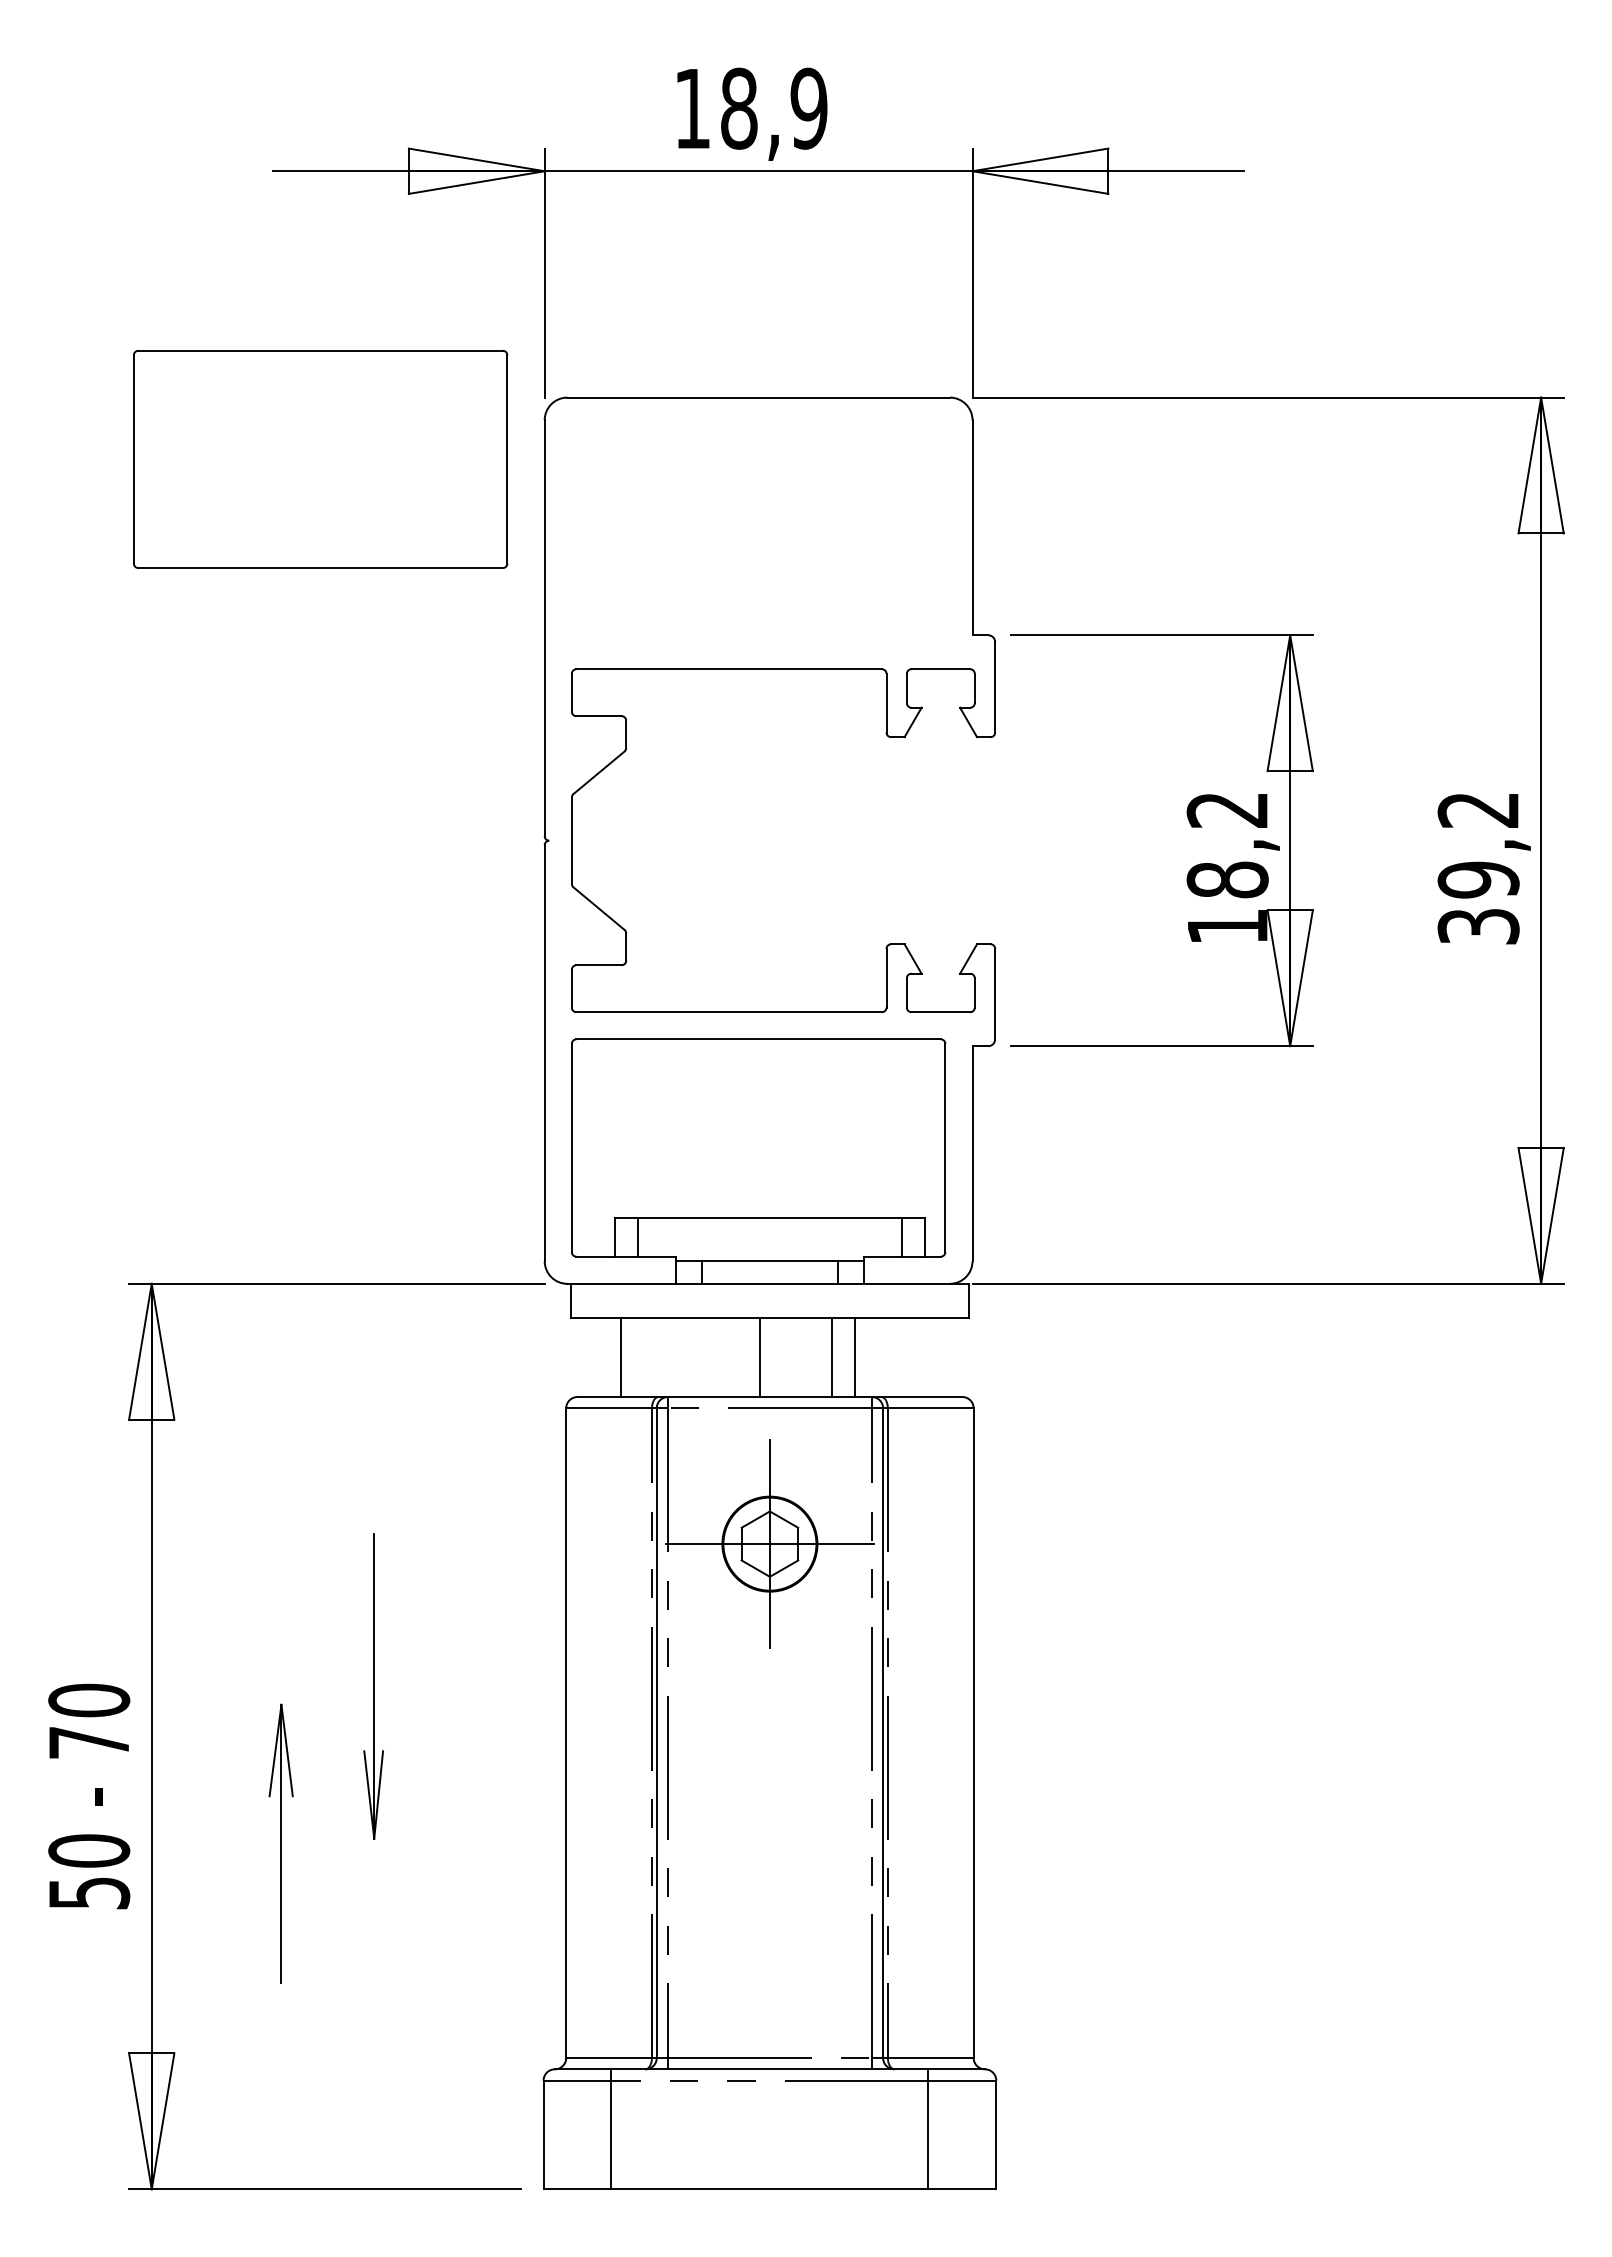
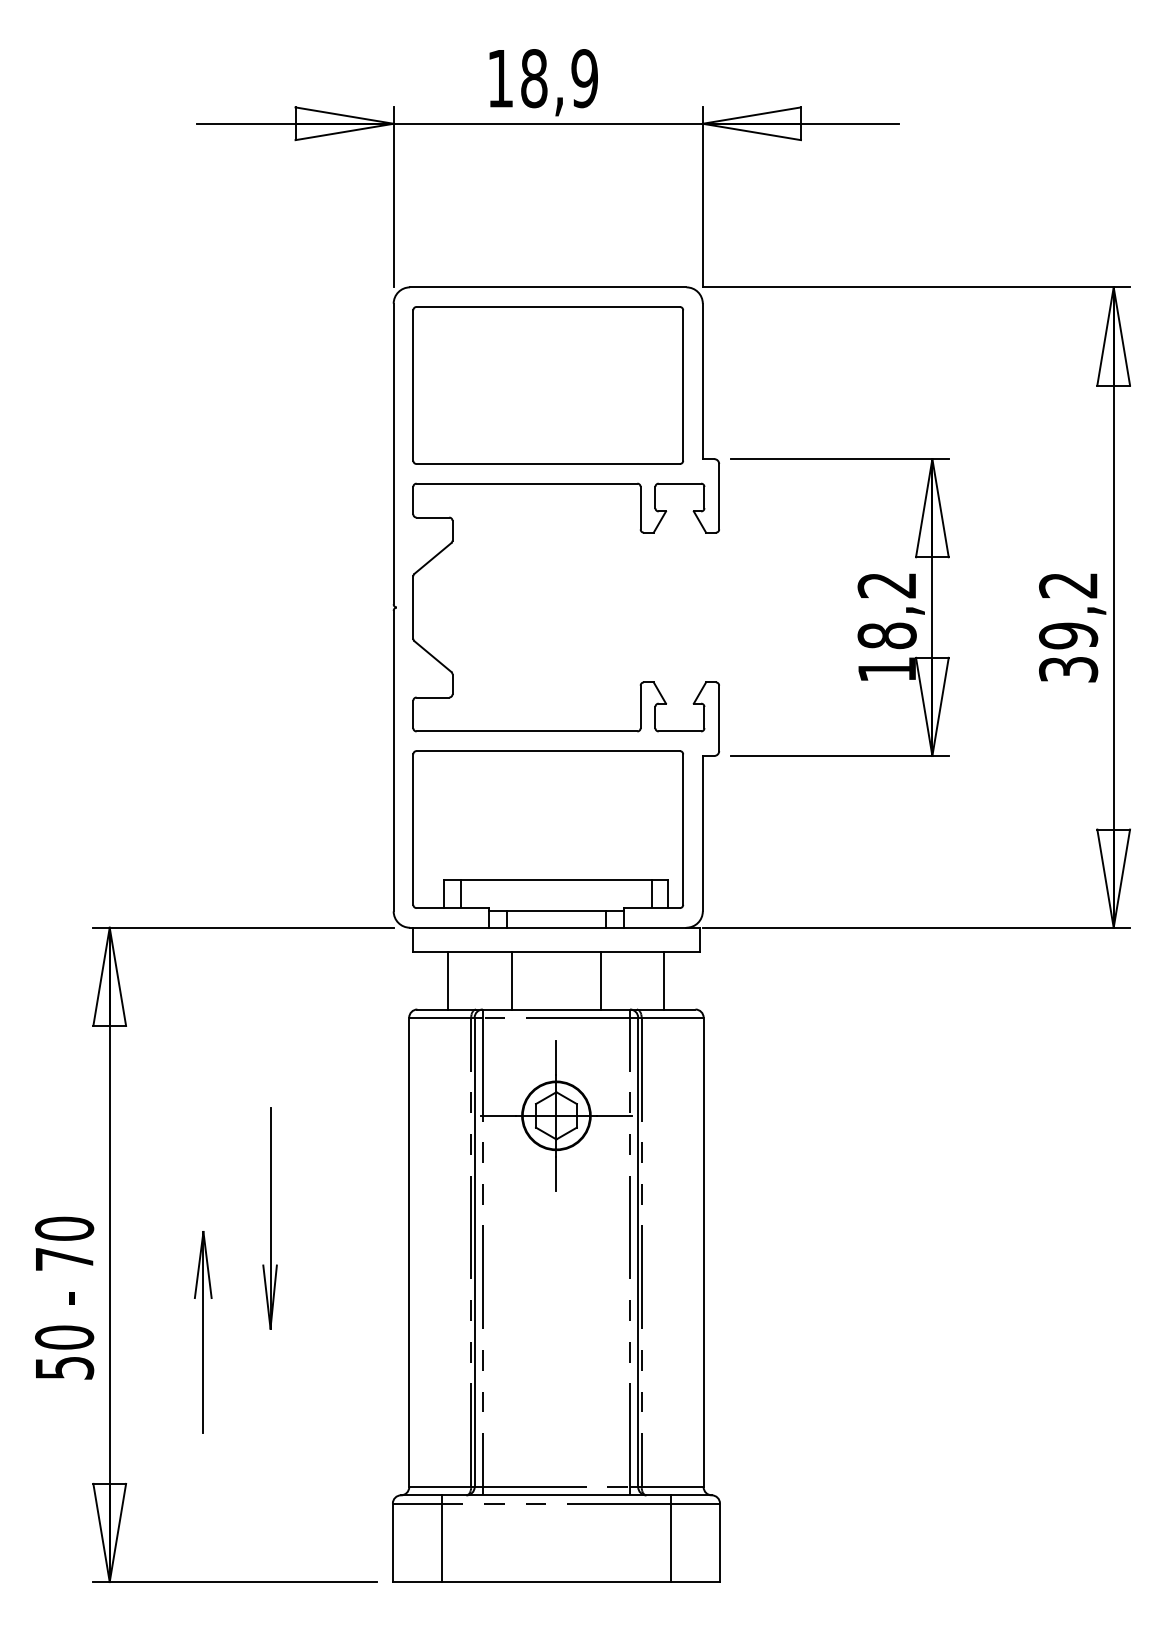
part: (320, 458) -> (548, 384), moved
line: (760, 1357) -> (512, 980), moved
line: (855, 1357) -> (664, 980), moved

